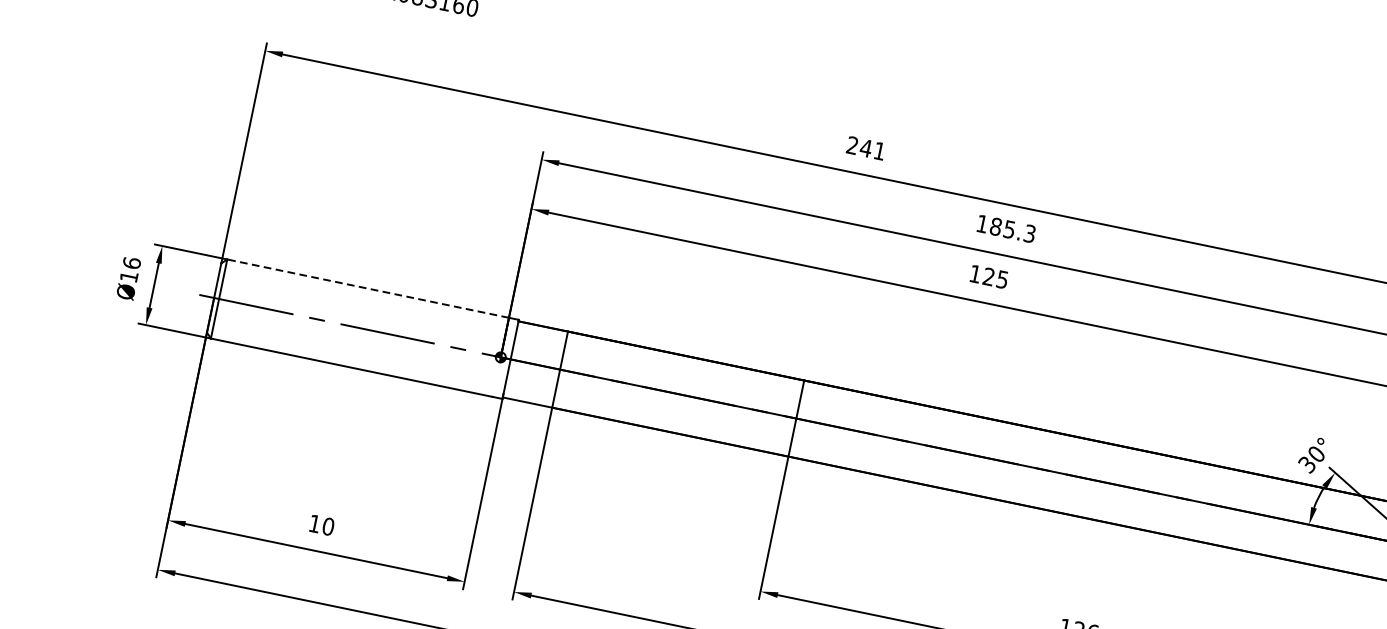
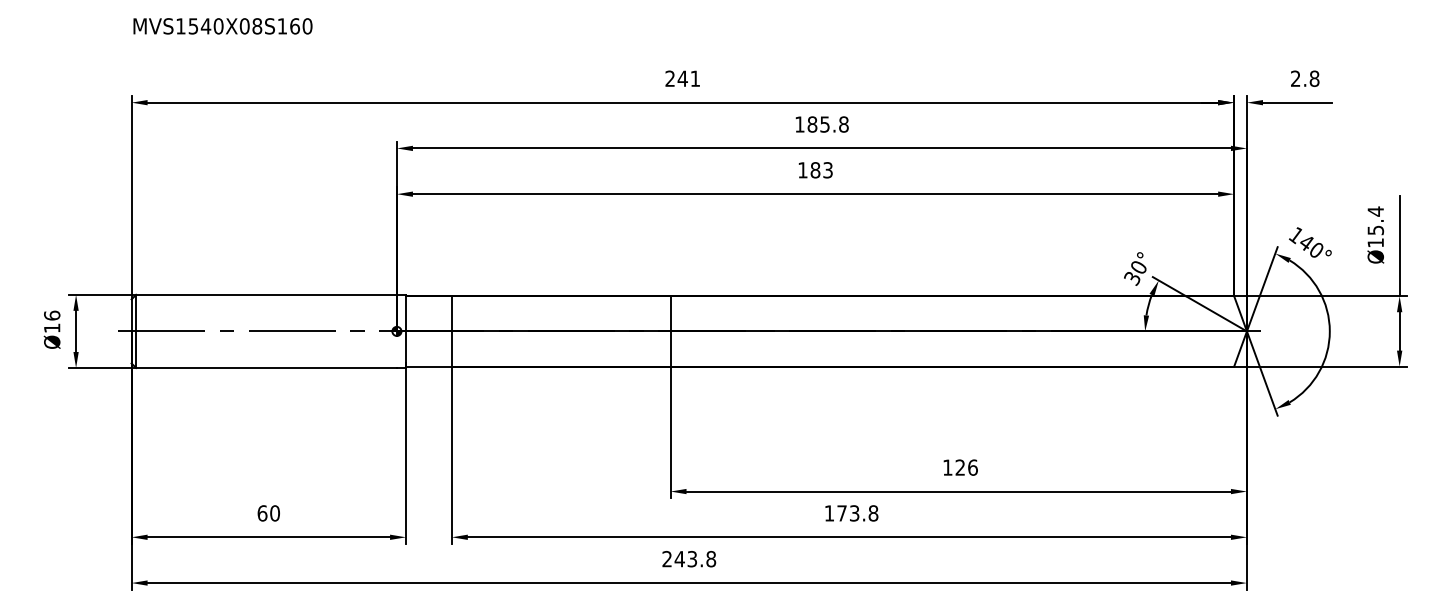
text: (1029, 233) -> (843, 124), 185.3 -> 185.8
text: (995, 278) -> (821, 170), 125 -> 183
line: (368, 288) -> (266, 294), dashed -> solid
text: (314, 523) -> (262, 513), 10 -> 60

